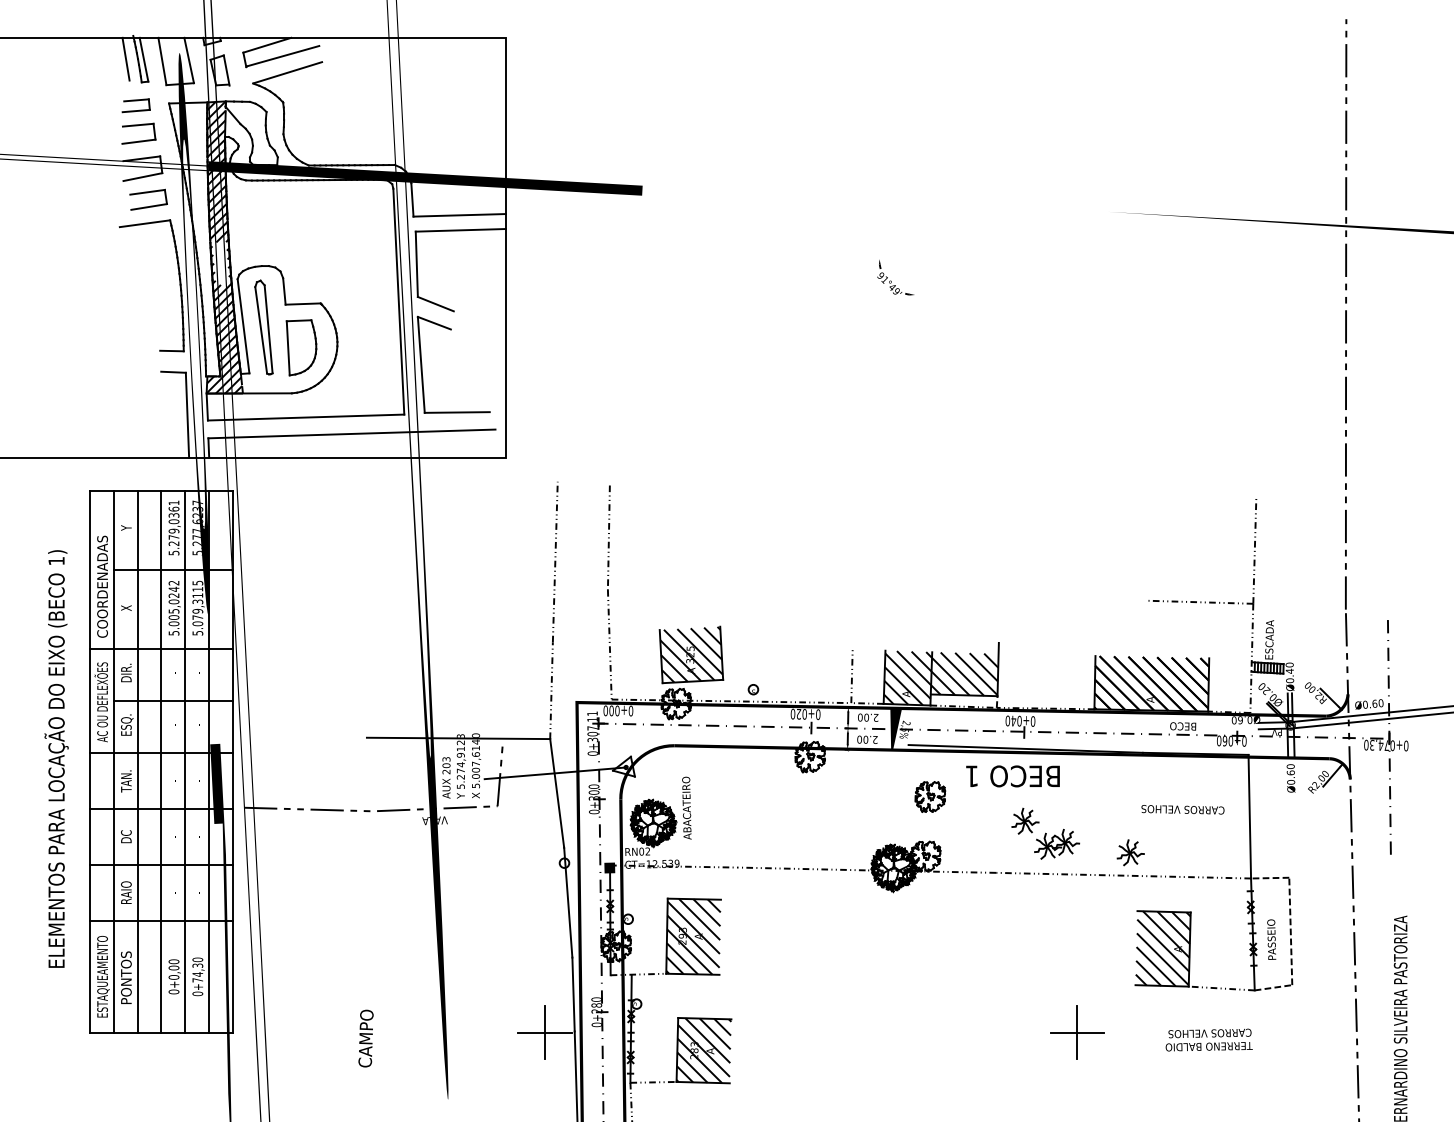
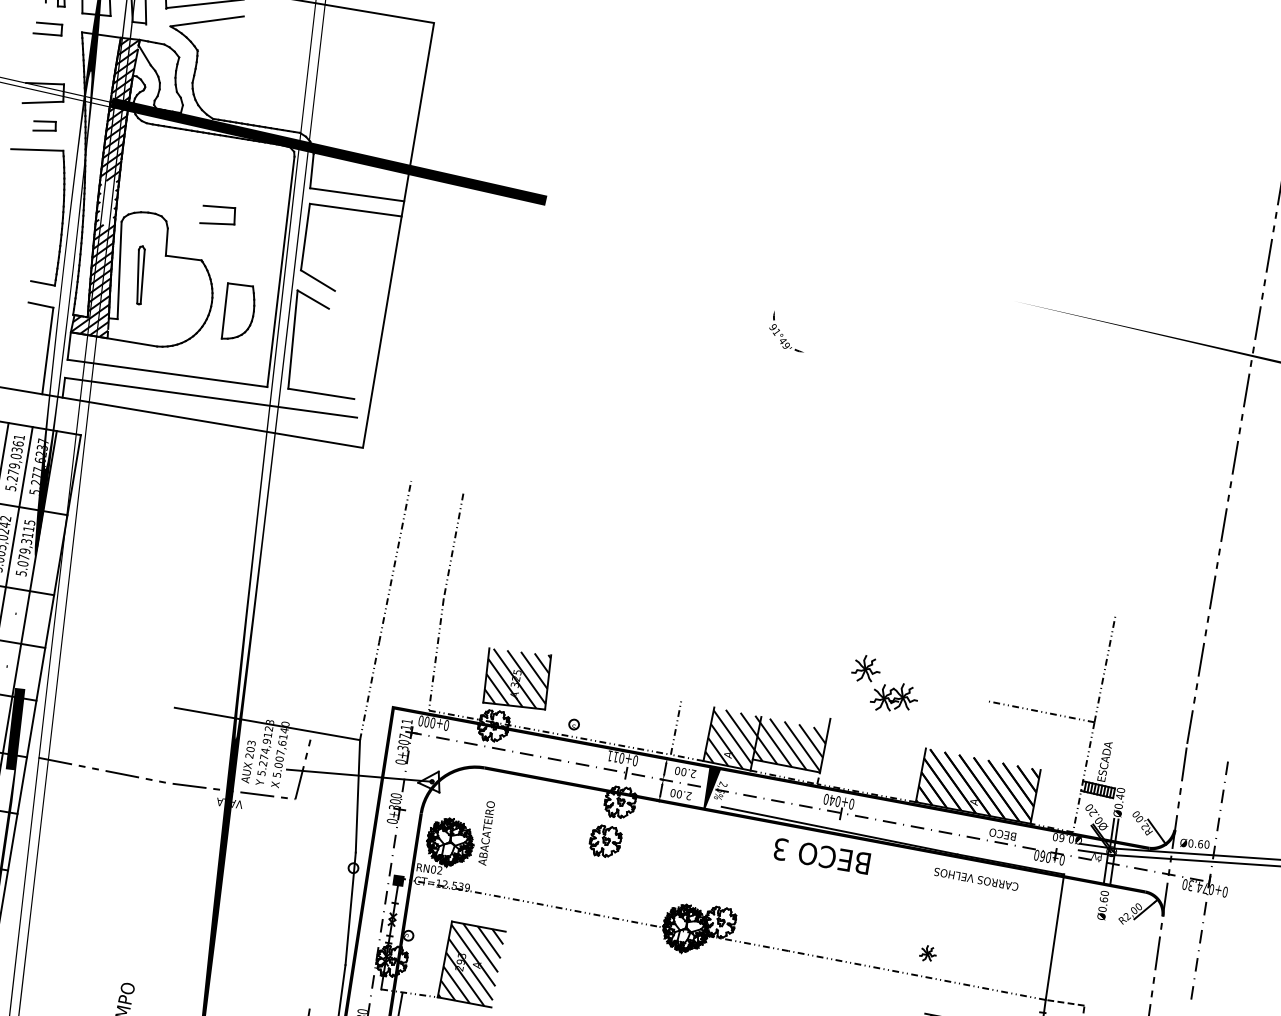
part: (138, 126) -> (219, 208), moved
part: (148, 199) -> (44, 126), size x0.6
part: (263, 327) -> (139, 275), size x0.6
part: (301, 347) -> (238, 312), moved
text: (795, 713) -> (612, 755), 0+020 -> 0+011
text: (971, 776) -> (780, 849), 1 -> 3
part: (930, 796) -> (605, 840), moved
text: (1182, 809) -> (975, 879), moved
part: (1045, 833) -> (884, 684), moved
part: (1130, 852) -> (928, 953), size x0.6

